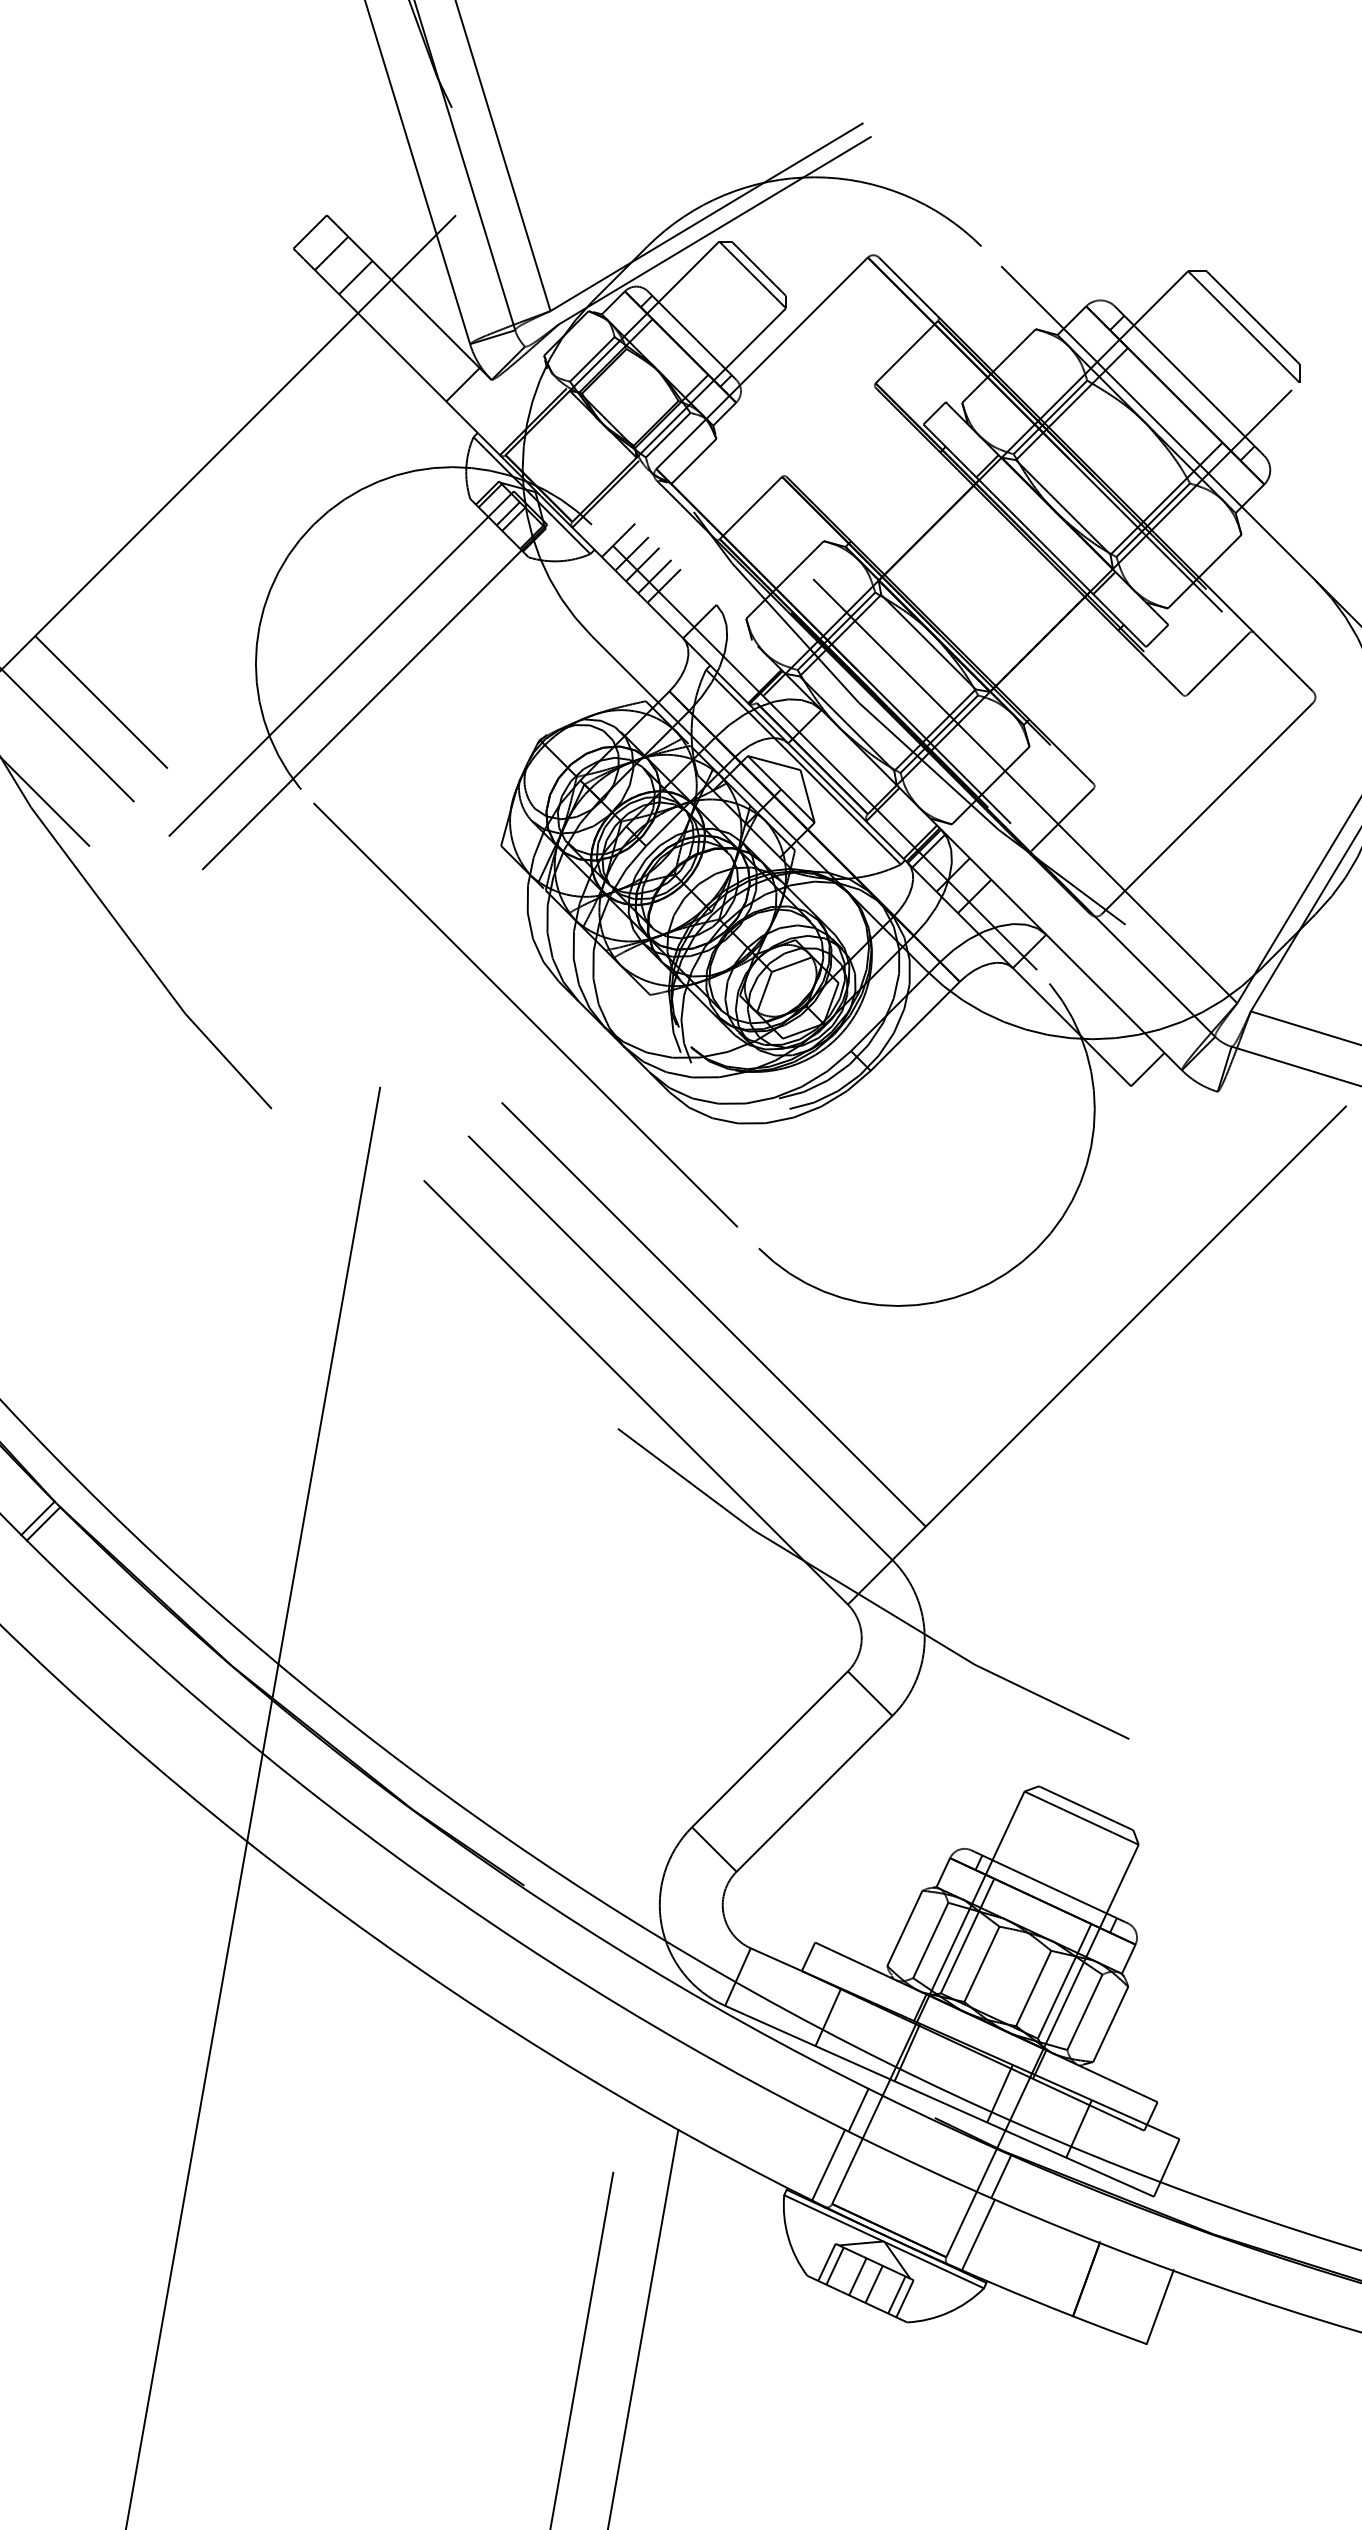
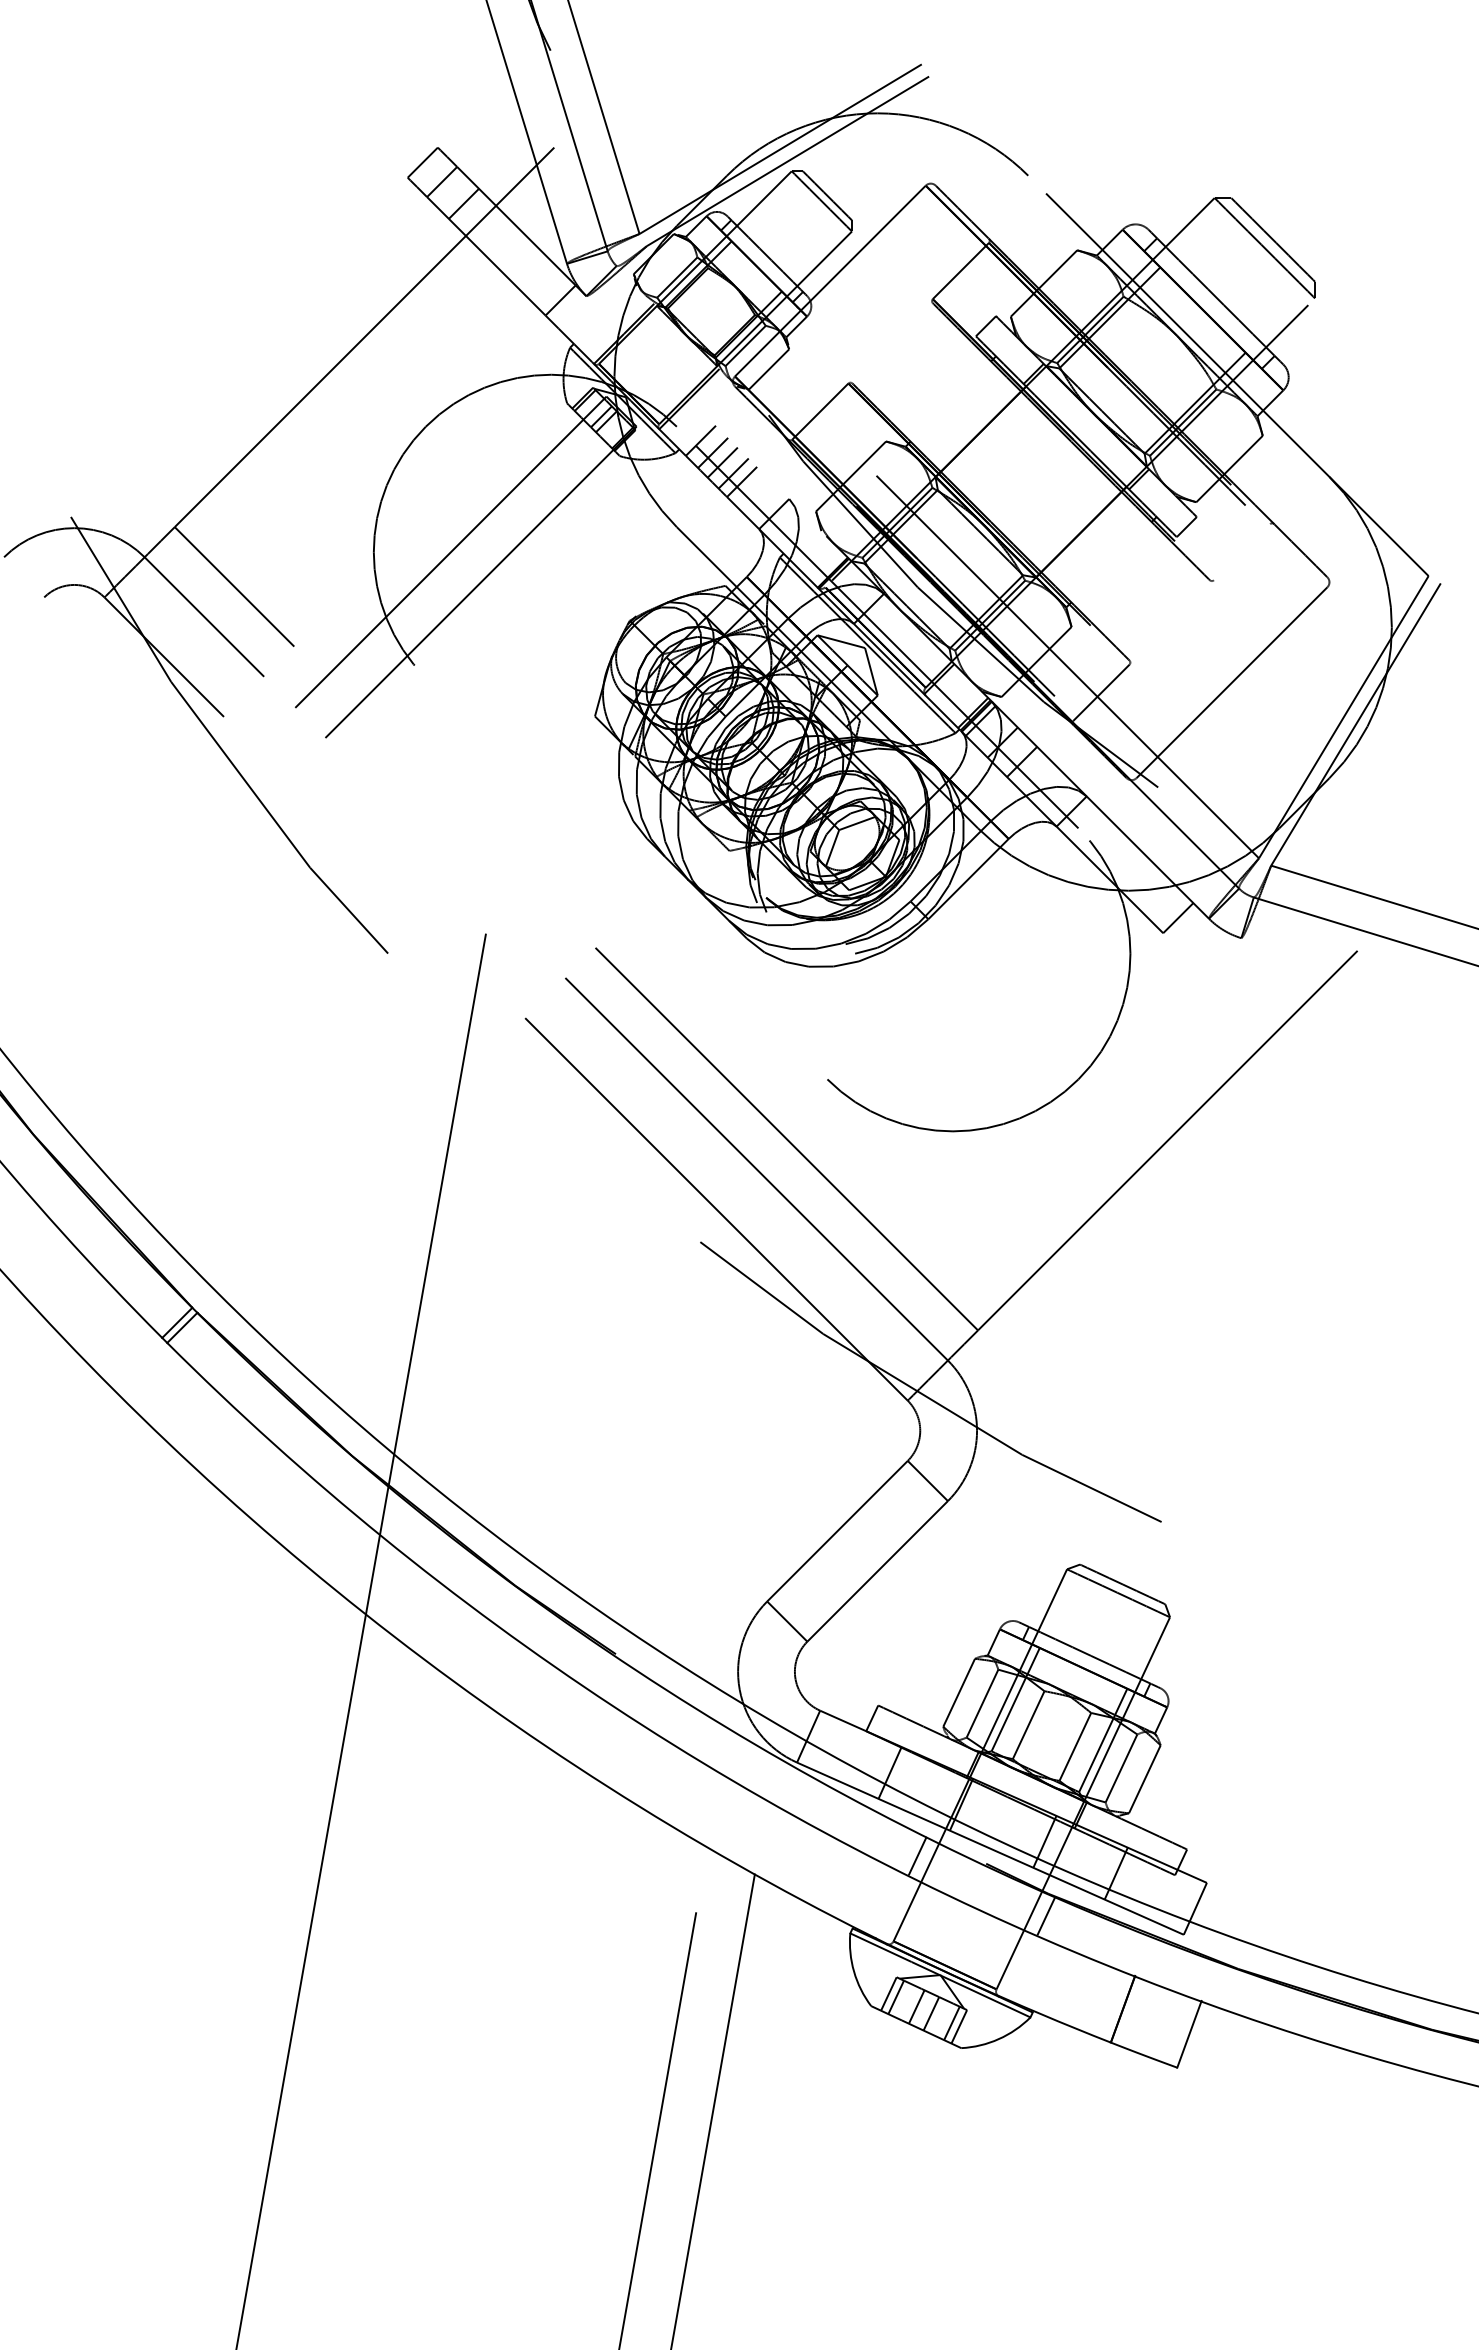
line: (1217, 664) -> (1241, 552), removed
line: (524, 1014) -> (616, 868), removed
line: (828, 2164) -> (890, 1905), removed
line: (978, 2234) -> (1025, 1968), removed

